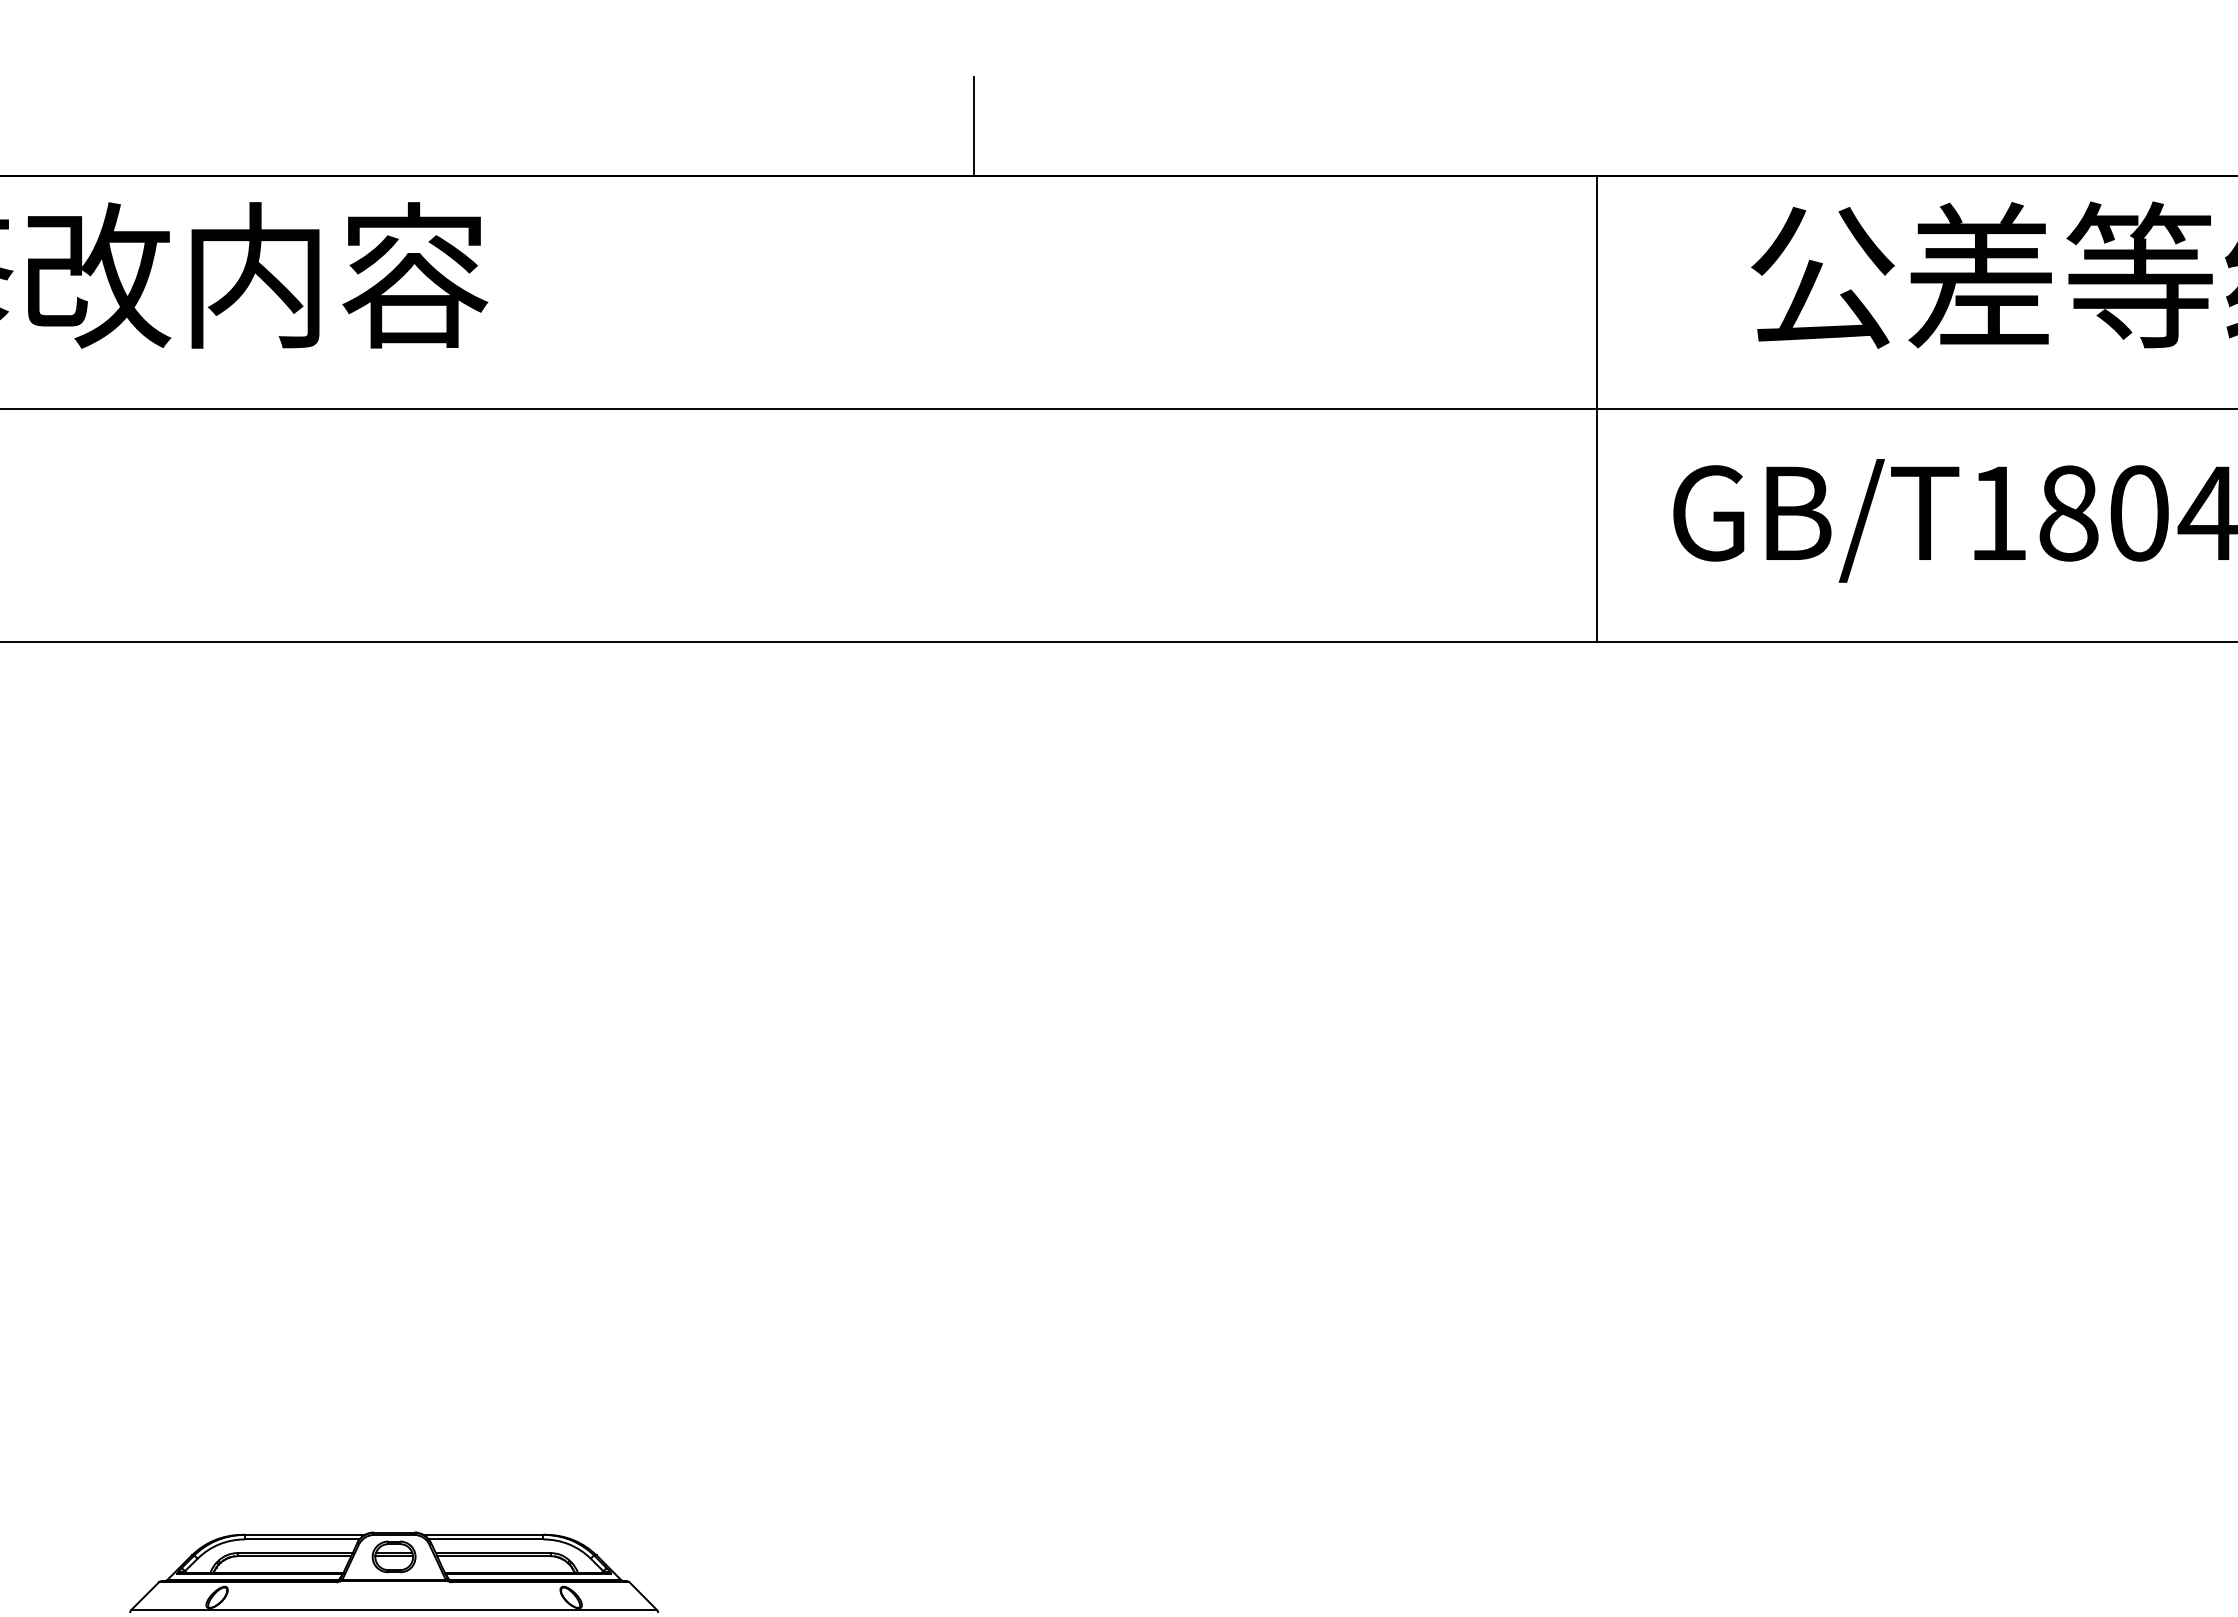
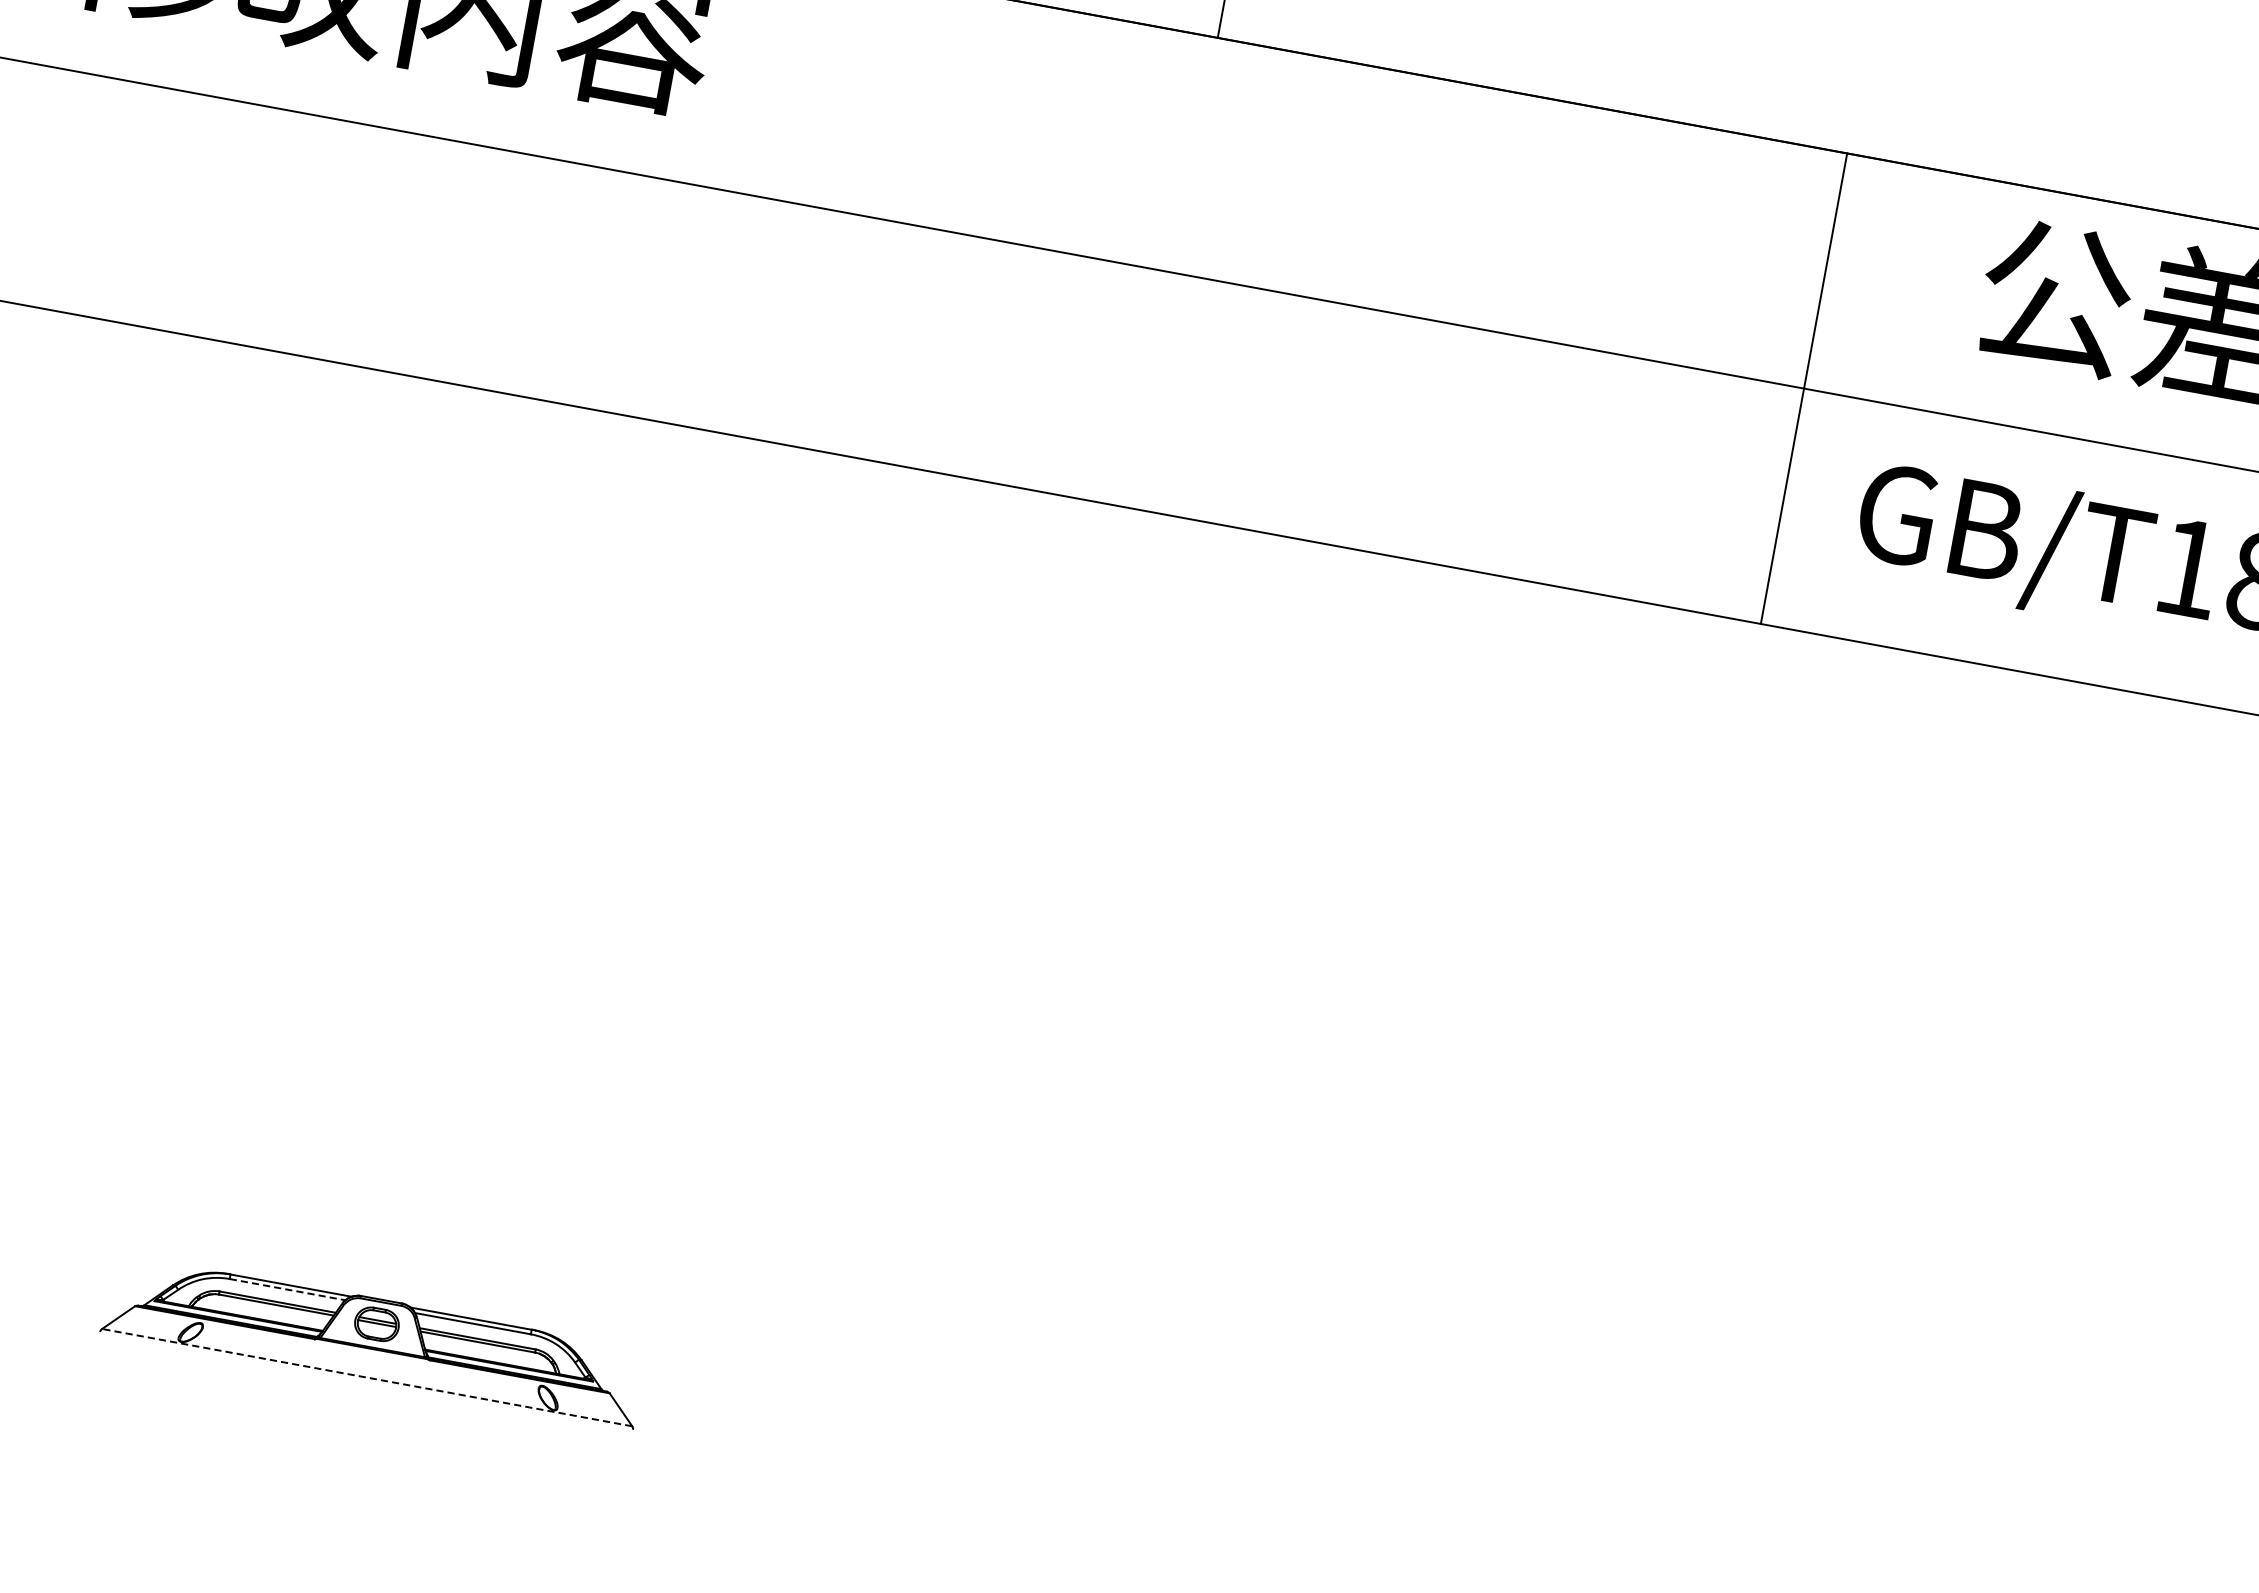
line: (302, 1539) -> (287, 1289), solid -> dashed
line: (394, 1609) -> (367, 1377), solid -> dashed

